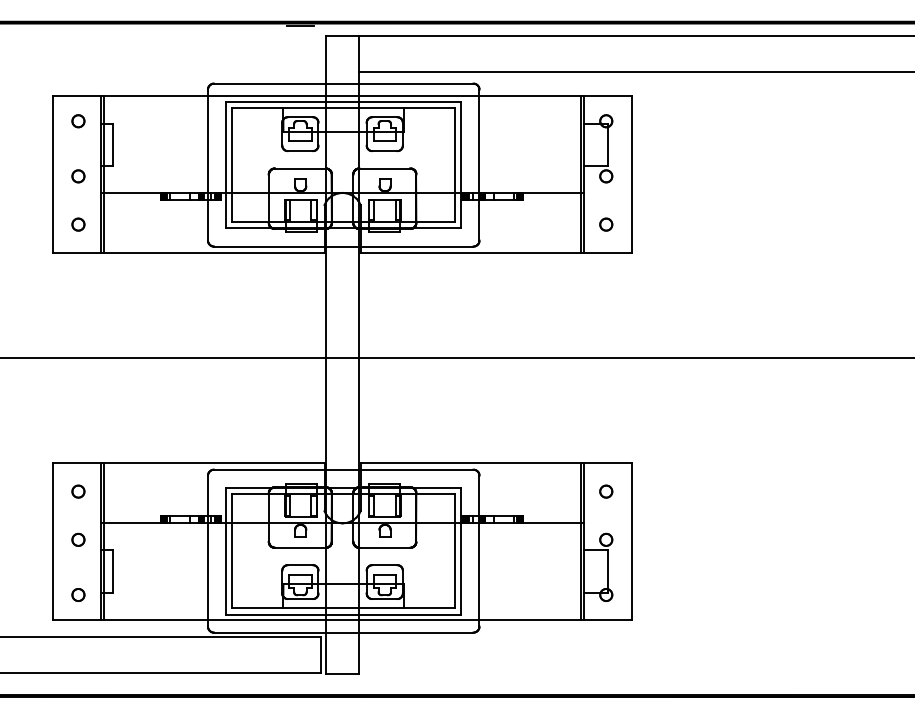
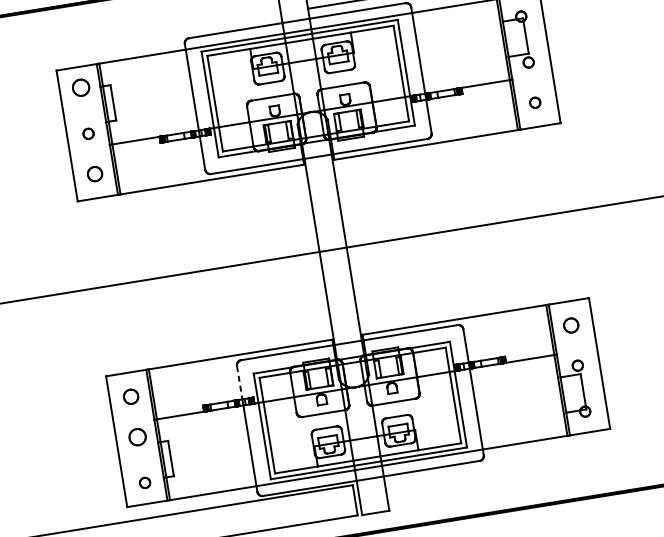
part: (78, 121) -> (81, 88), size x1.6
part: (78, 224) -> (95, 173), size x1.4
part: (78, 491) -> (131, 396), size x1.4
part: (606, 491) -> (571, 325), size x1.4
line: (208, 496) -> (240, 383), solid -> dashed
part: (78, 539) -> (137, 436), size x1.6

